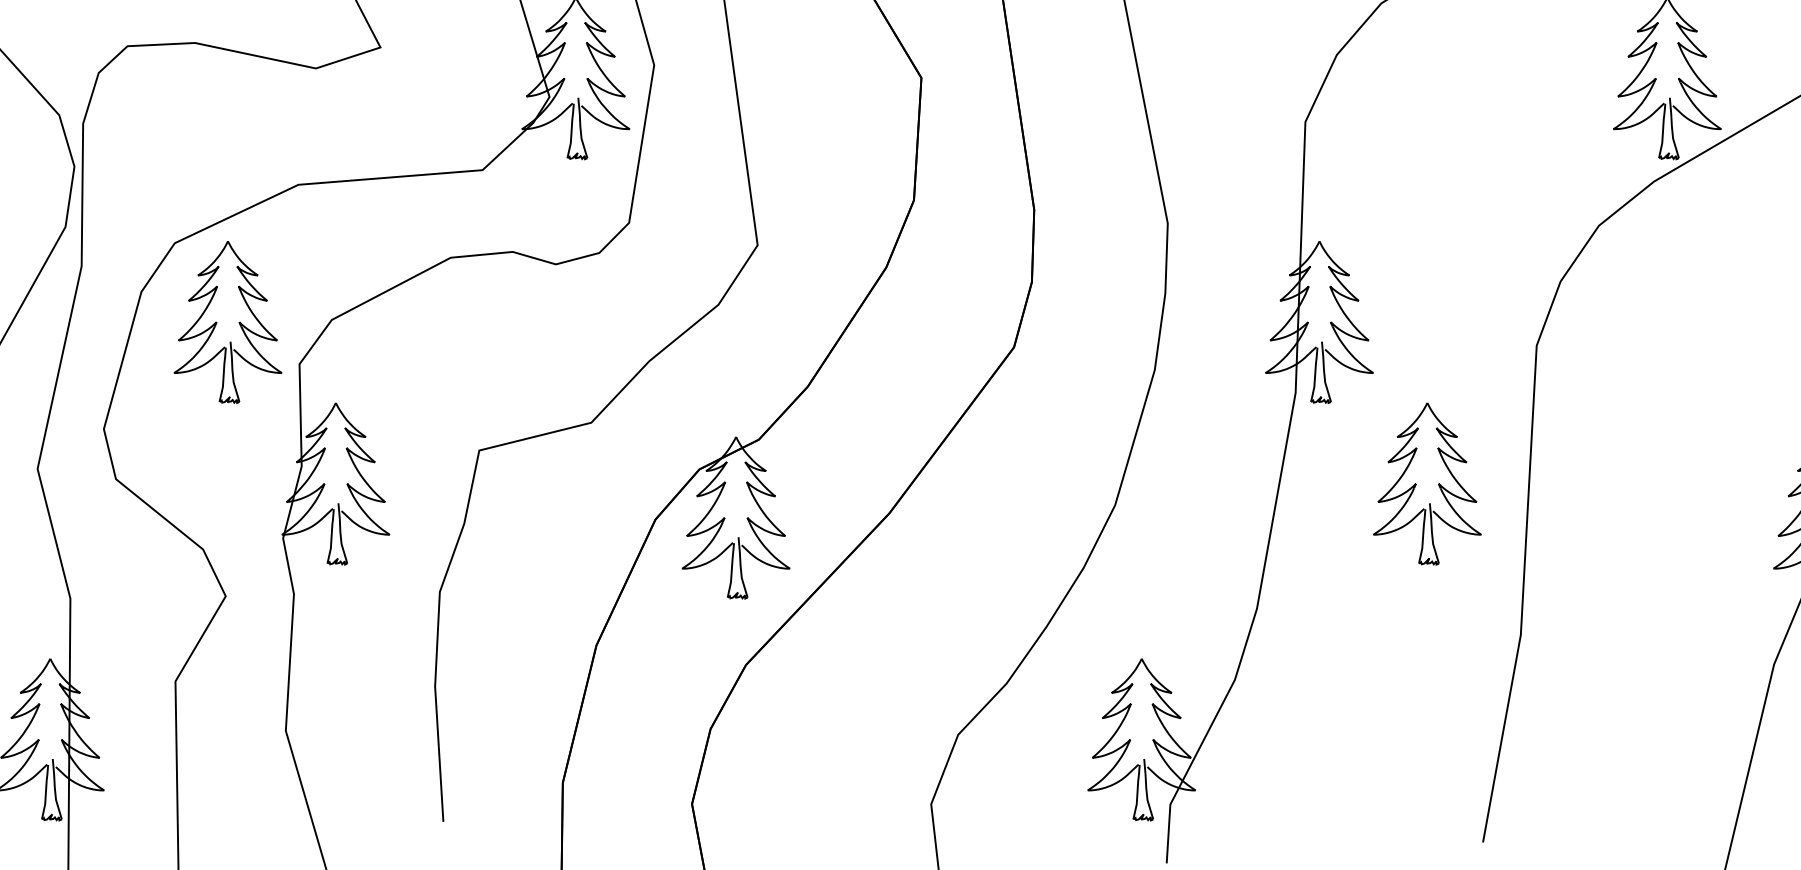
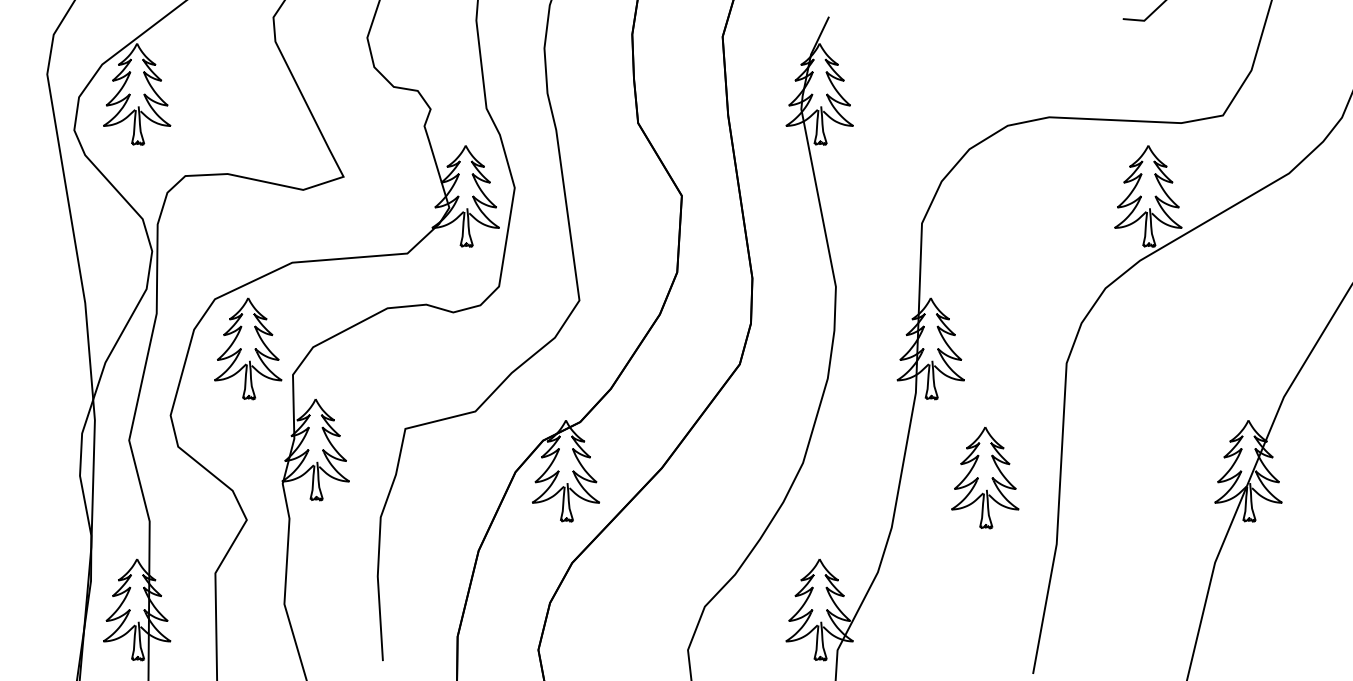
part: (1427, 483) -> (985, 477), moved

